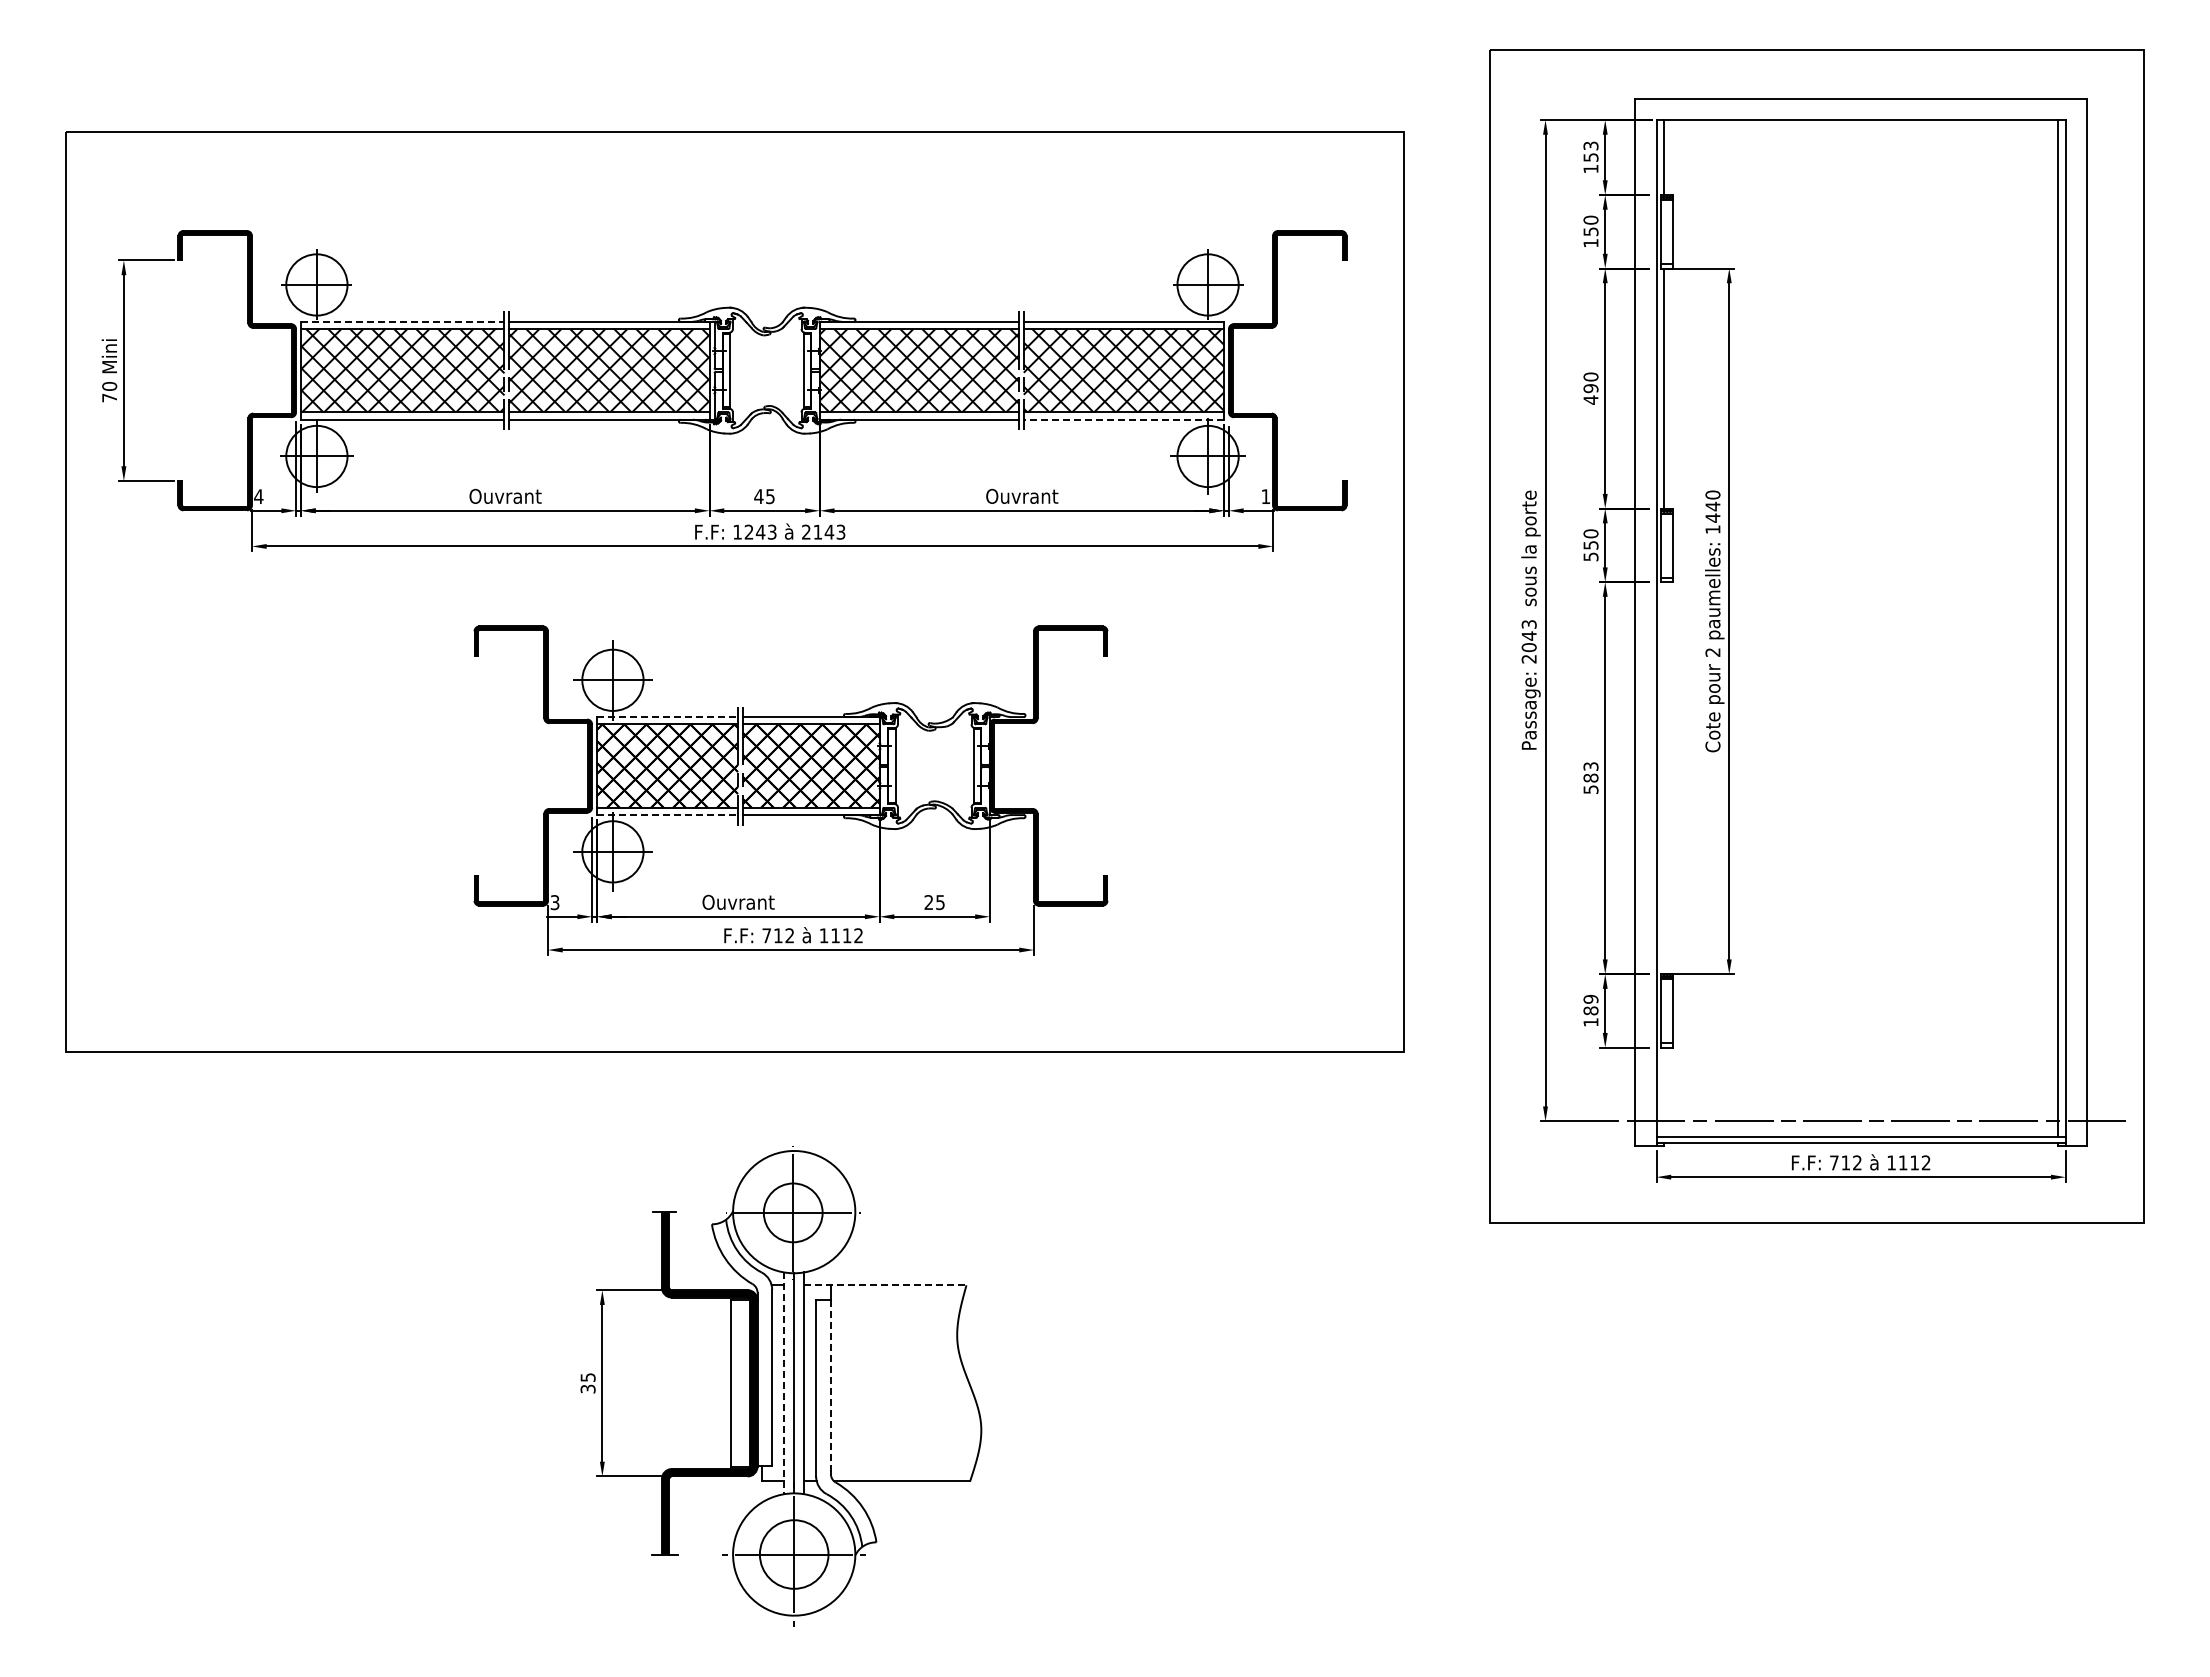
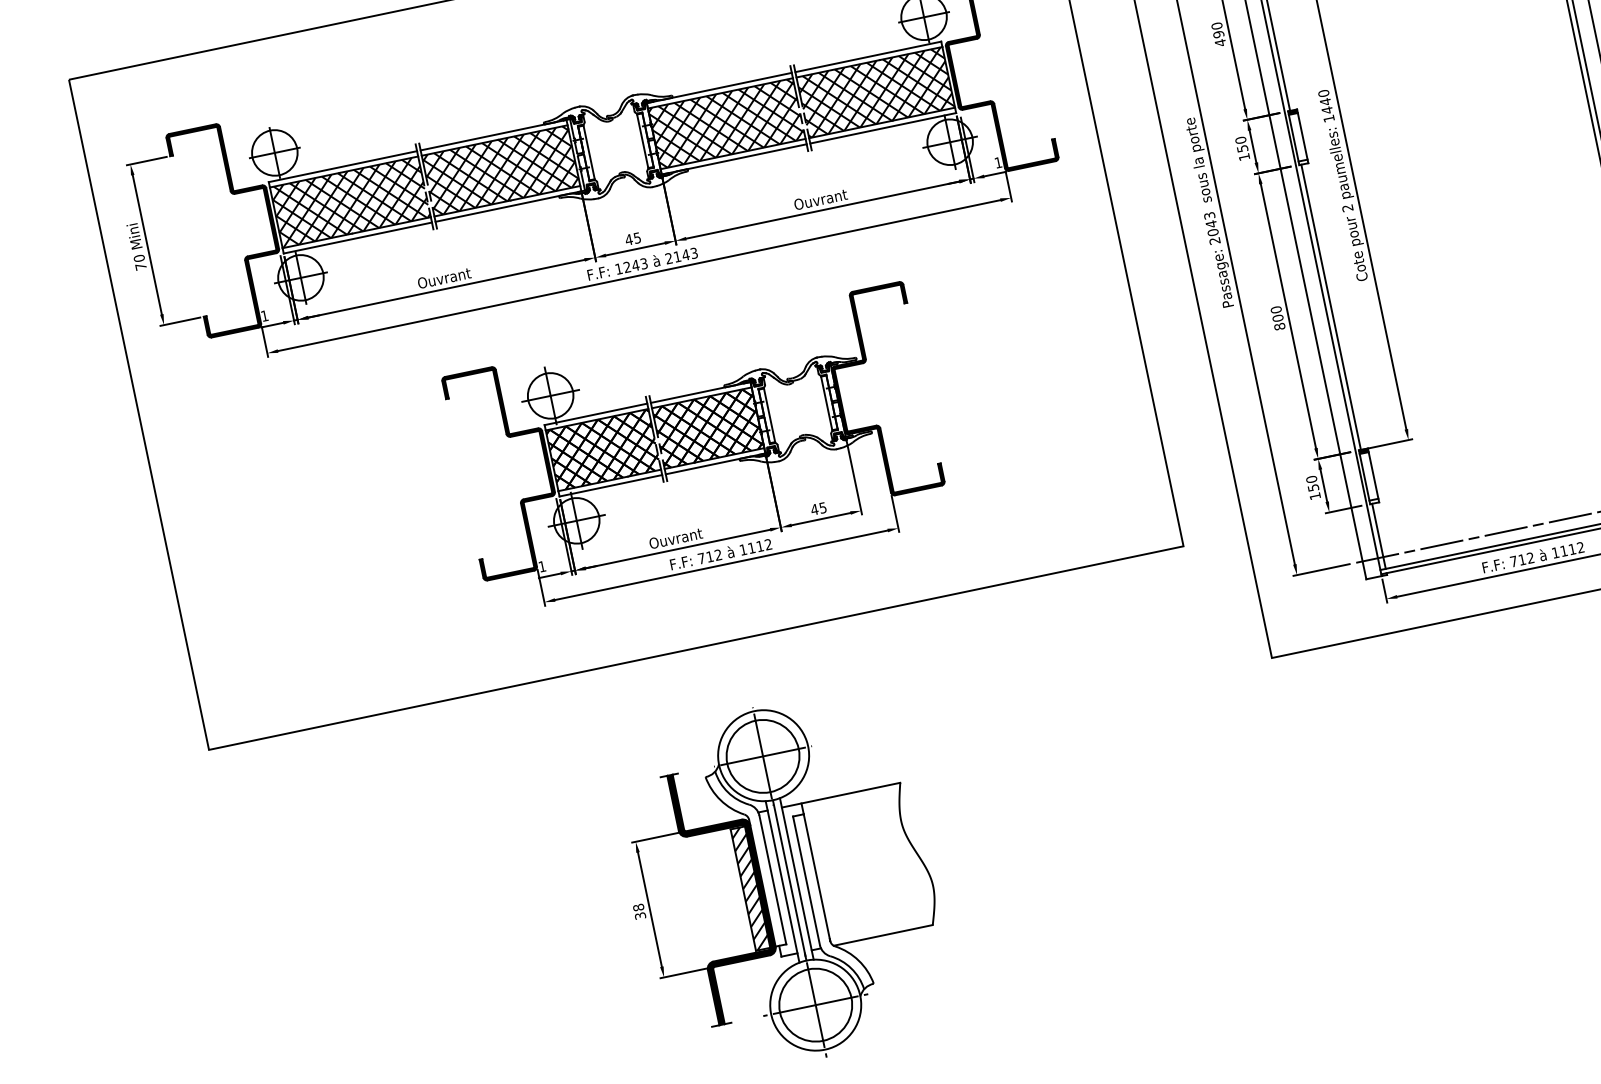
line: (402, 321) -> (342, 166), dashed -> solid
line: (1123, 419) -> (882, 128), dashed -> solid
text: (258, 496) -> (264, 315), 4 -> 1
text: (1590, 556) -> (1243, 156), 550 -> 150
line: (667, 717) -> (596, 414), dashed -> solid
text: (1590, 778) -> (1277, 318), 583 -> 800
line: (1663, 778) -> (1330, 307), added
line: (667, 815) -> (610, 486), dashed -> solid
text: (554, 902) -> (541, 566), 3 -> 1
text: (928, 902) -> (814, 509), 25 -> 45
text: (1590, 1005) -> (1312, 484), 189 -> 150
line: (1663, 1092) -> (1378, 536), added
circle: (793, 1212) -> (763, 756), size x1.67
line: (885, 1285) -> (841, 795), dashed -> solid
text: (587, 1377) -> (638, 907), 35 -> 38
hatch: (740, 1383) -> (750, 888), added
line: (784, 1383) -> (782, 882), dashed -> solid
line: (830, 1387) -> (816, 877), dashed -> solid
circle: (794, 1554) -> (815, 1005), size x1.43

